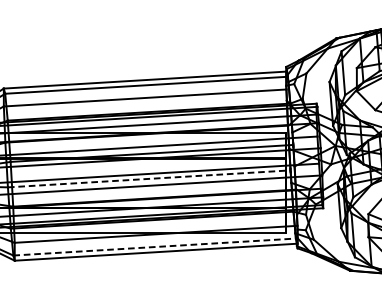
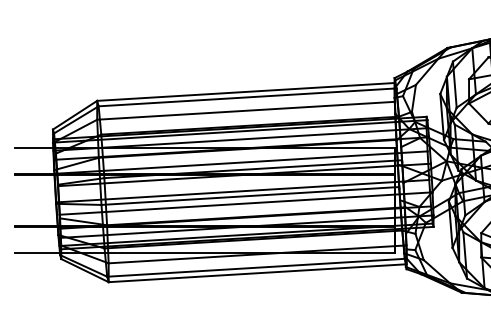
line: (149, 178) -> (250, 195), dashed -> solid
line: (155, 246) -> (256, 267), dashed -> solid

